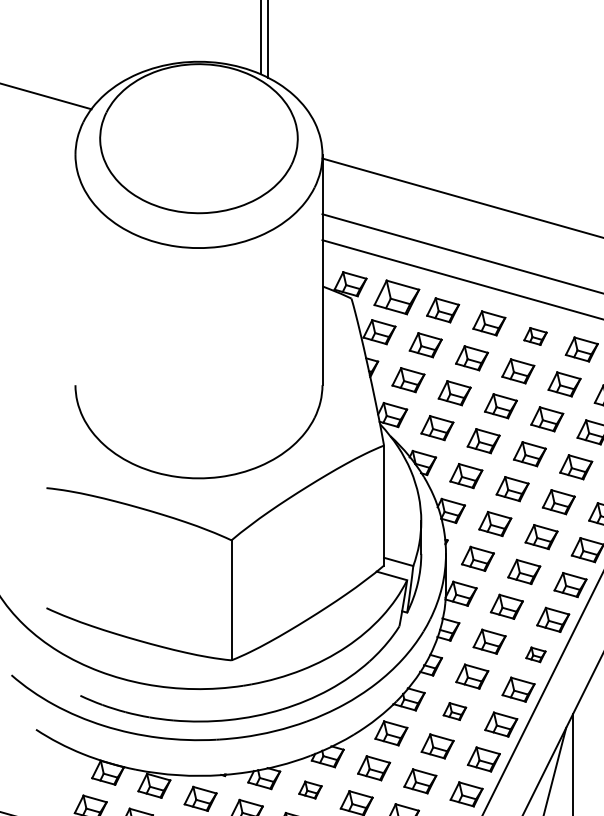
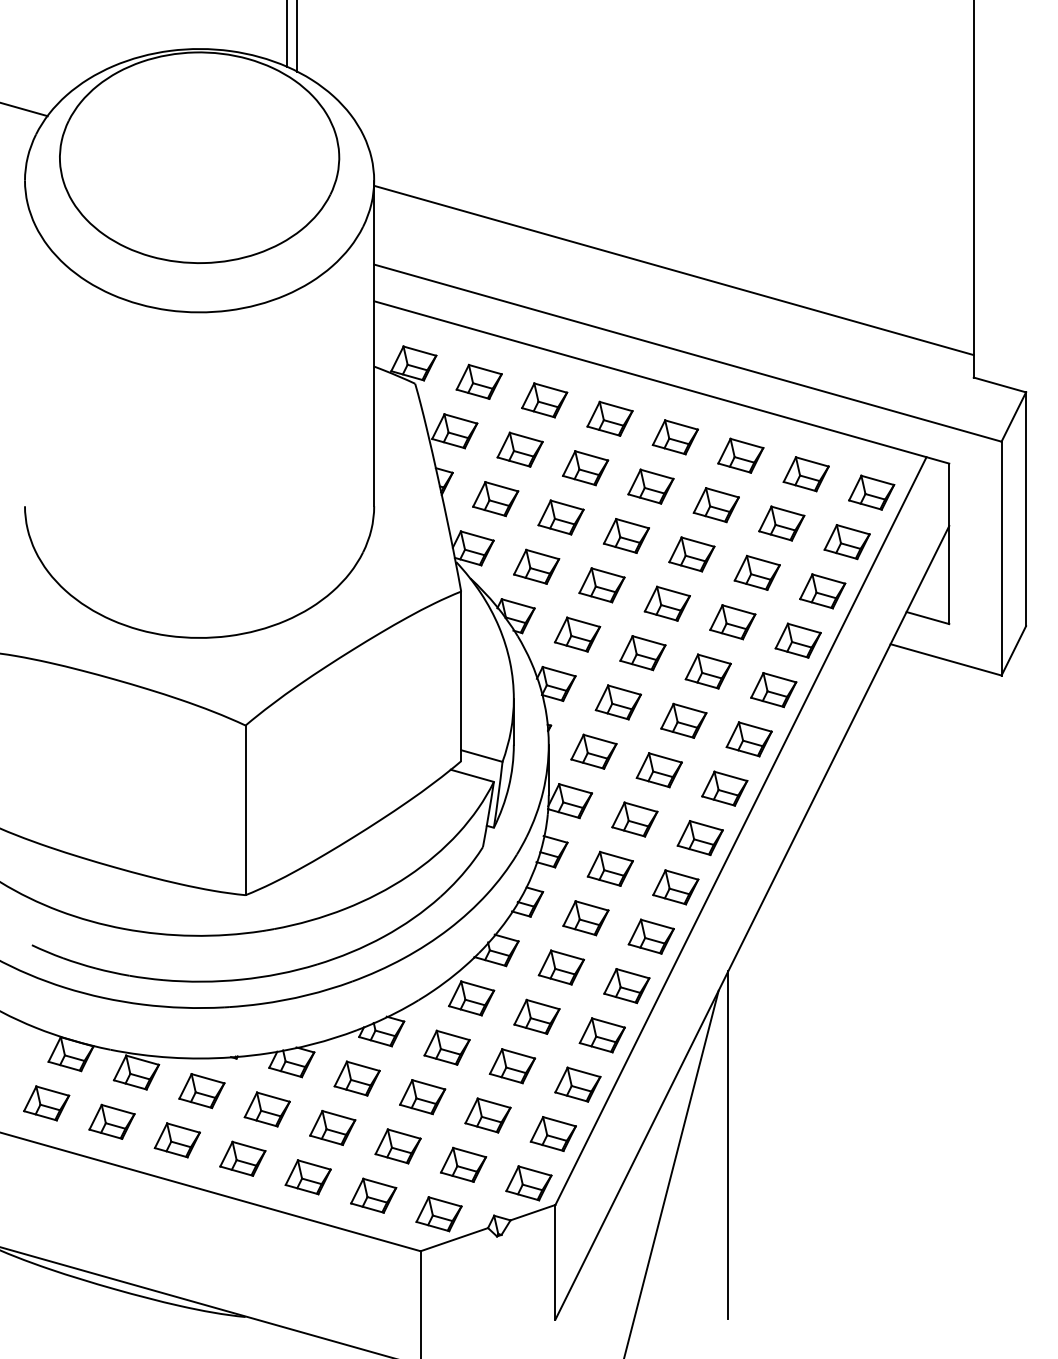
part: (396, 296) -> (478, 381), size x0.71
part: (534, 336) -> (674, 437), size x1.43
part: (535, 654) -> (675, 887), size x1.67
part: (454, 711) -> (560, 967), size x1.43
part: (309, 790) -> (356, 1078), size x1.43

